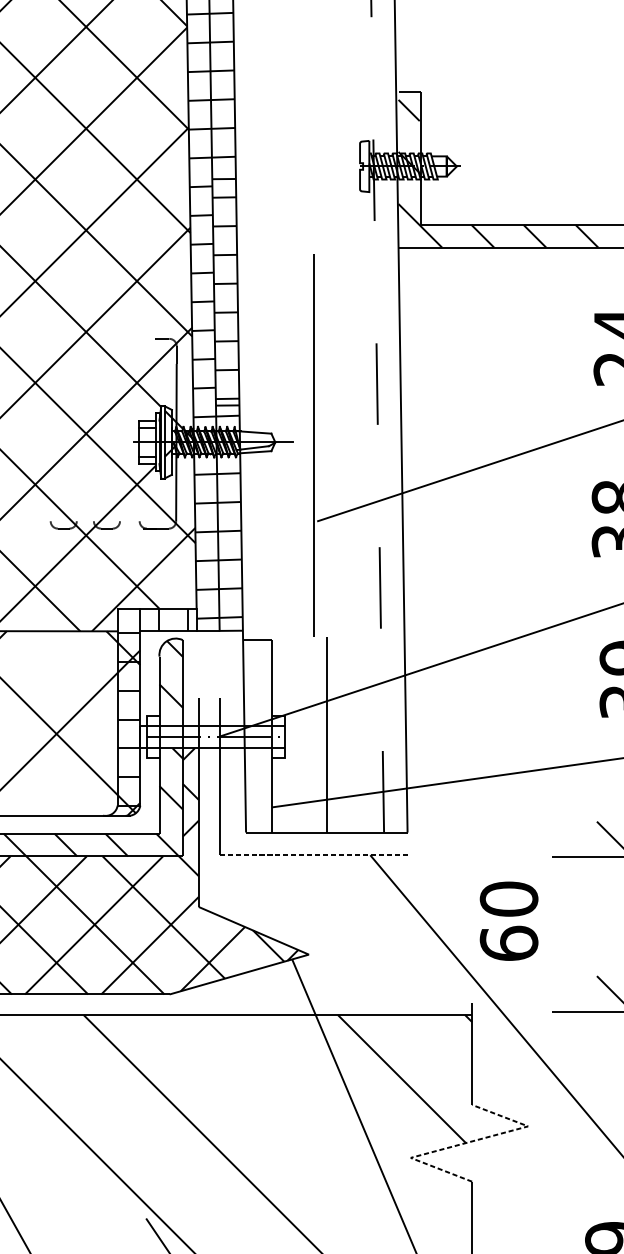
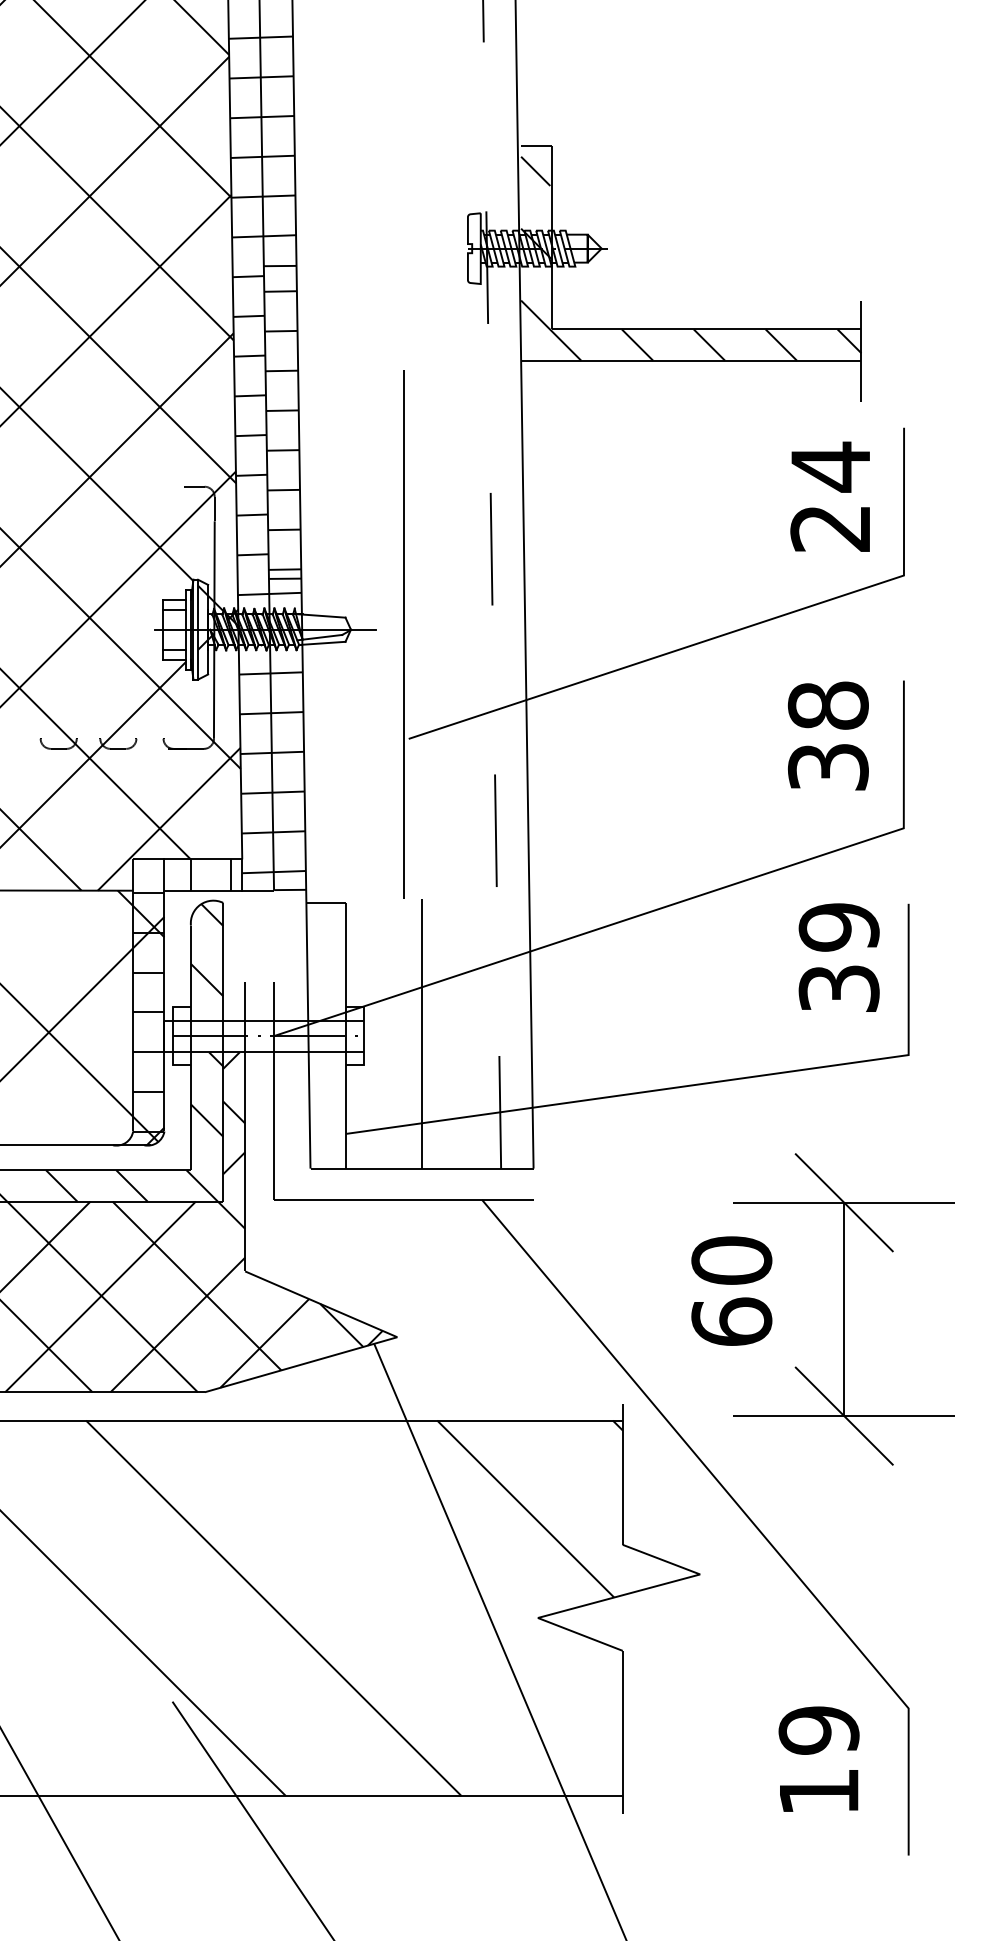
line: (313, 854) -> (403, 1199), dashed -> solid
text: (508, 920) -> (731, 1290), moved
line: (466, 1143) -> (615, 1597), dashed -> solid

